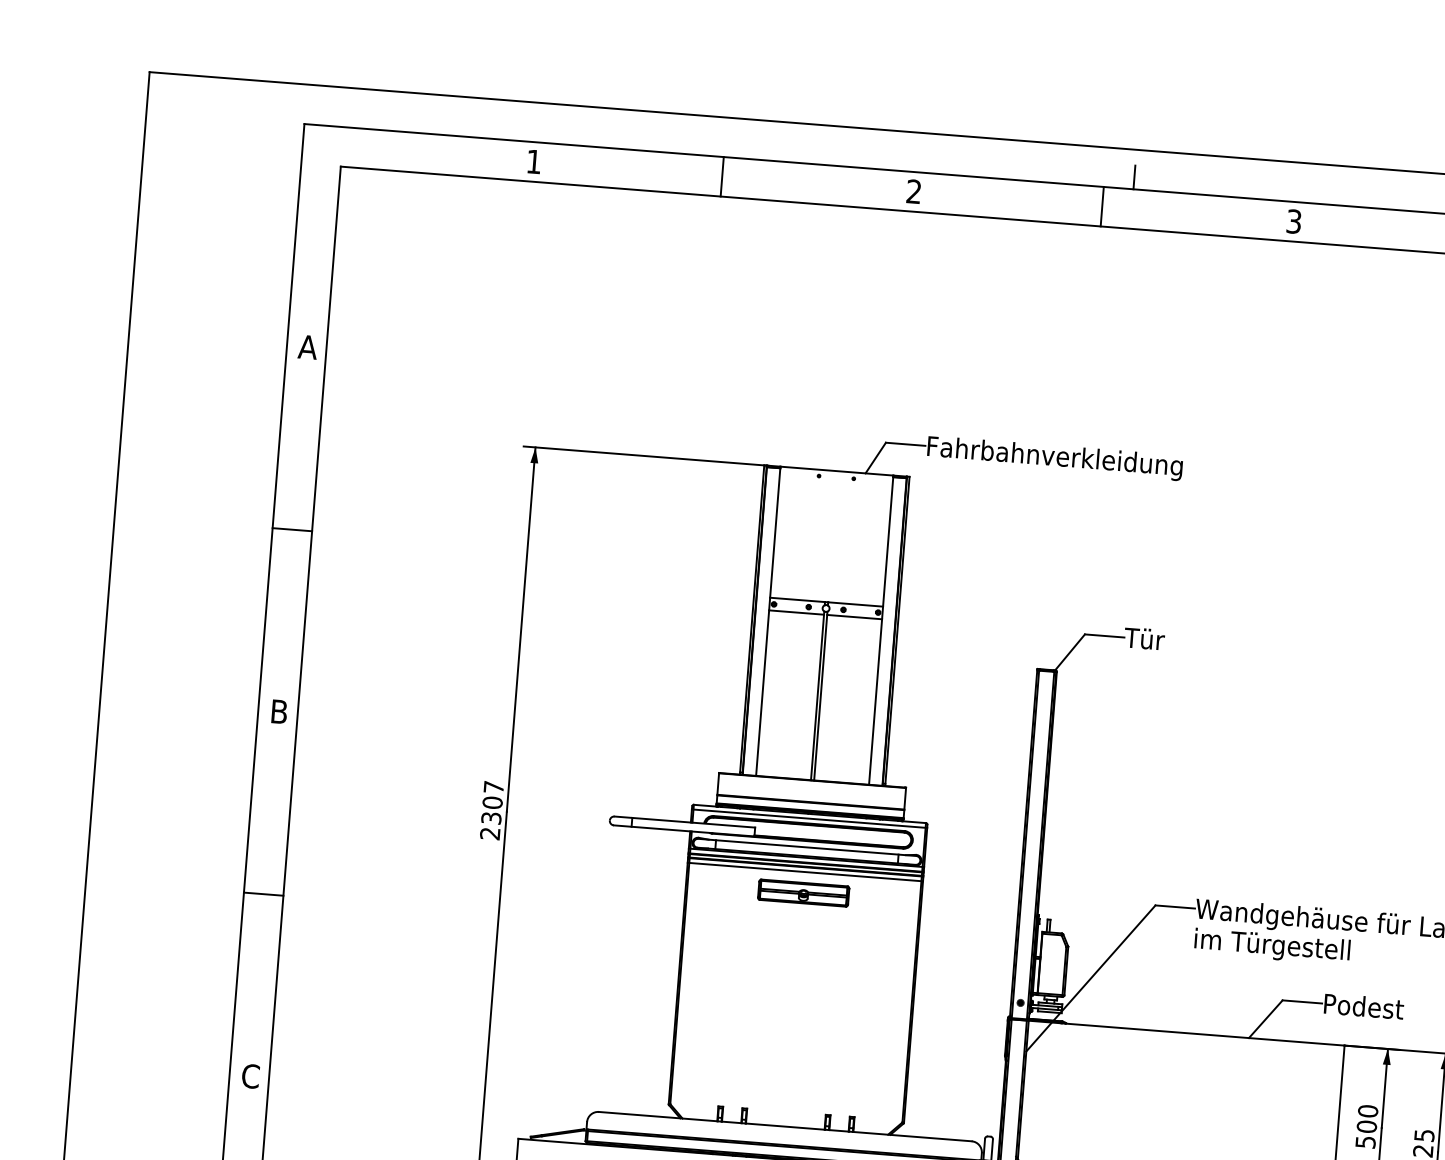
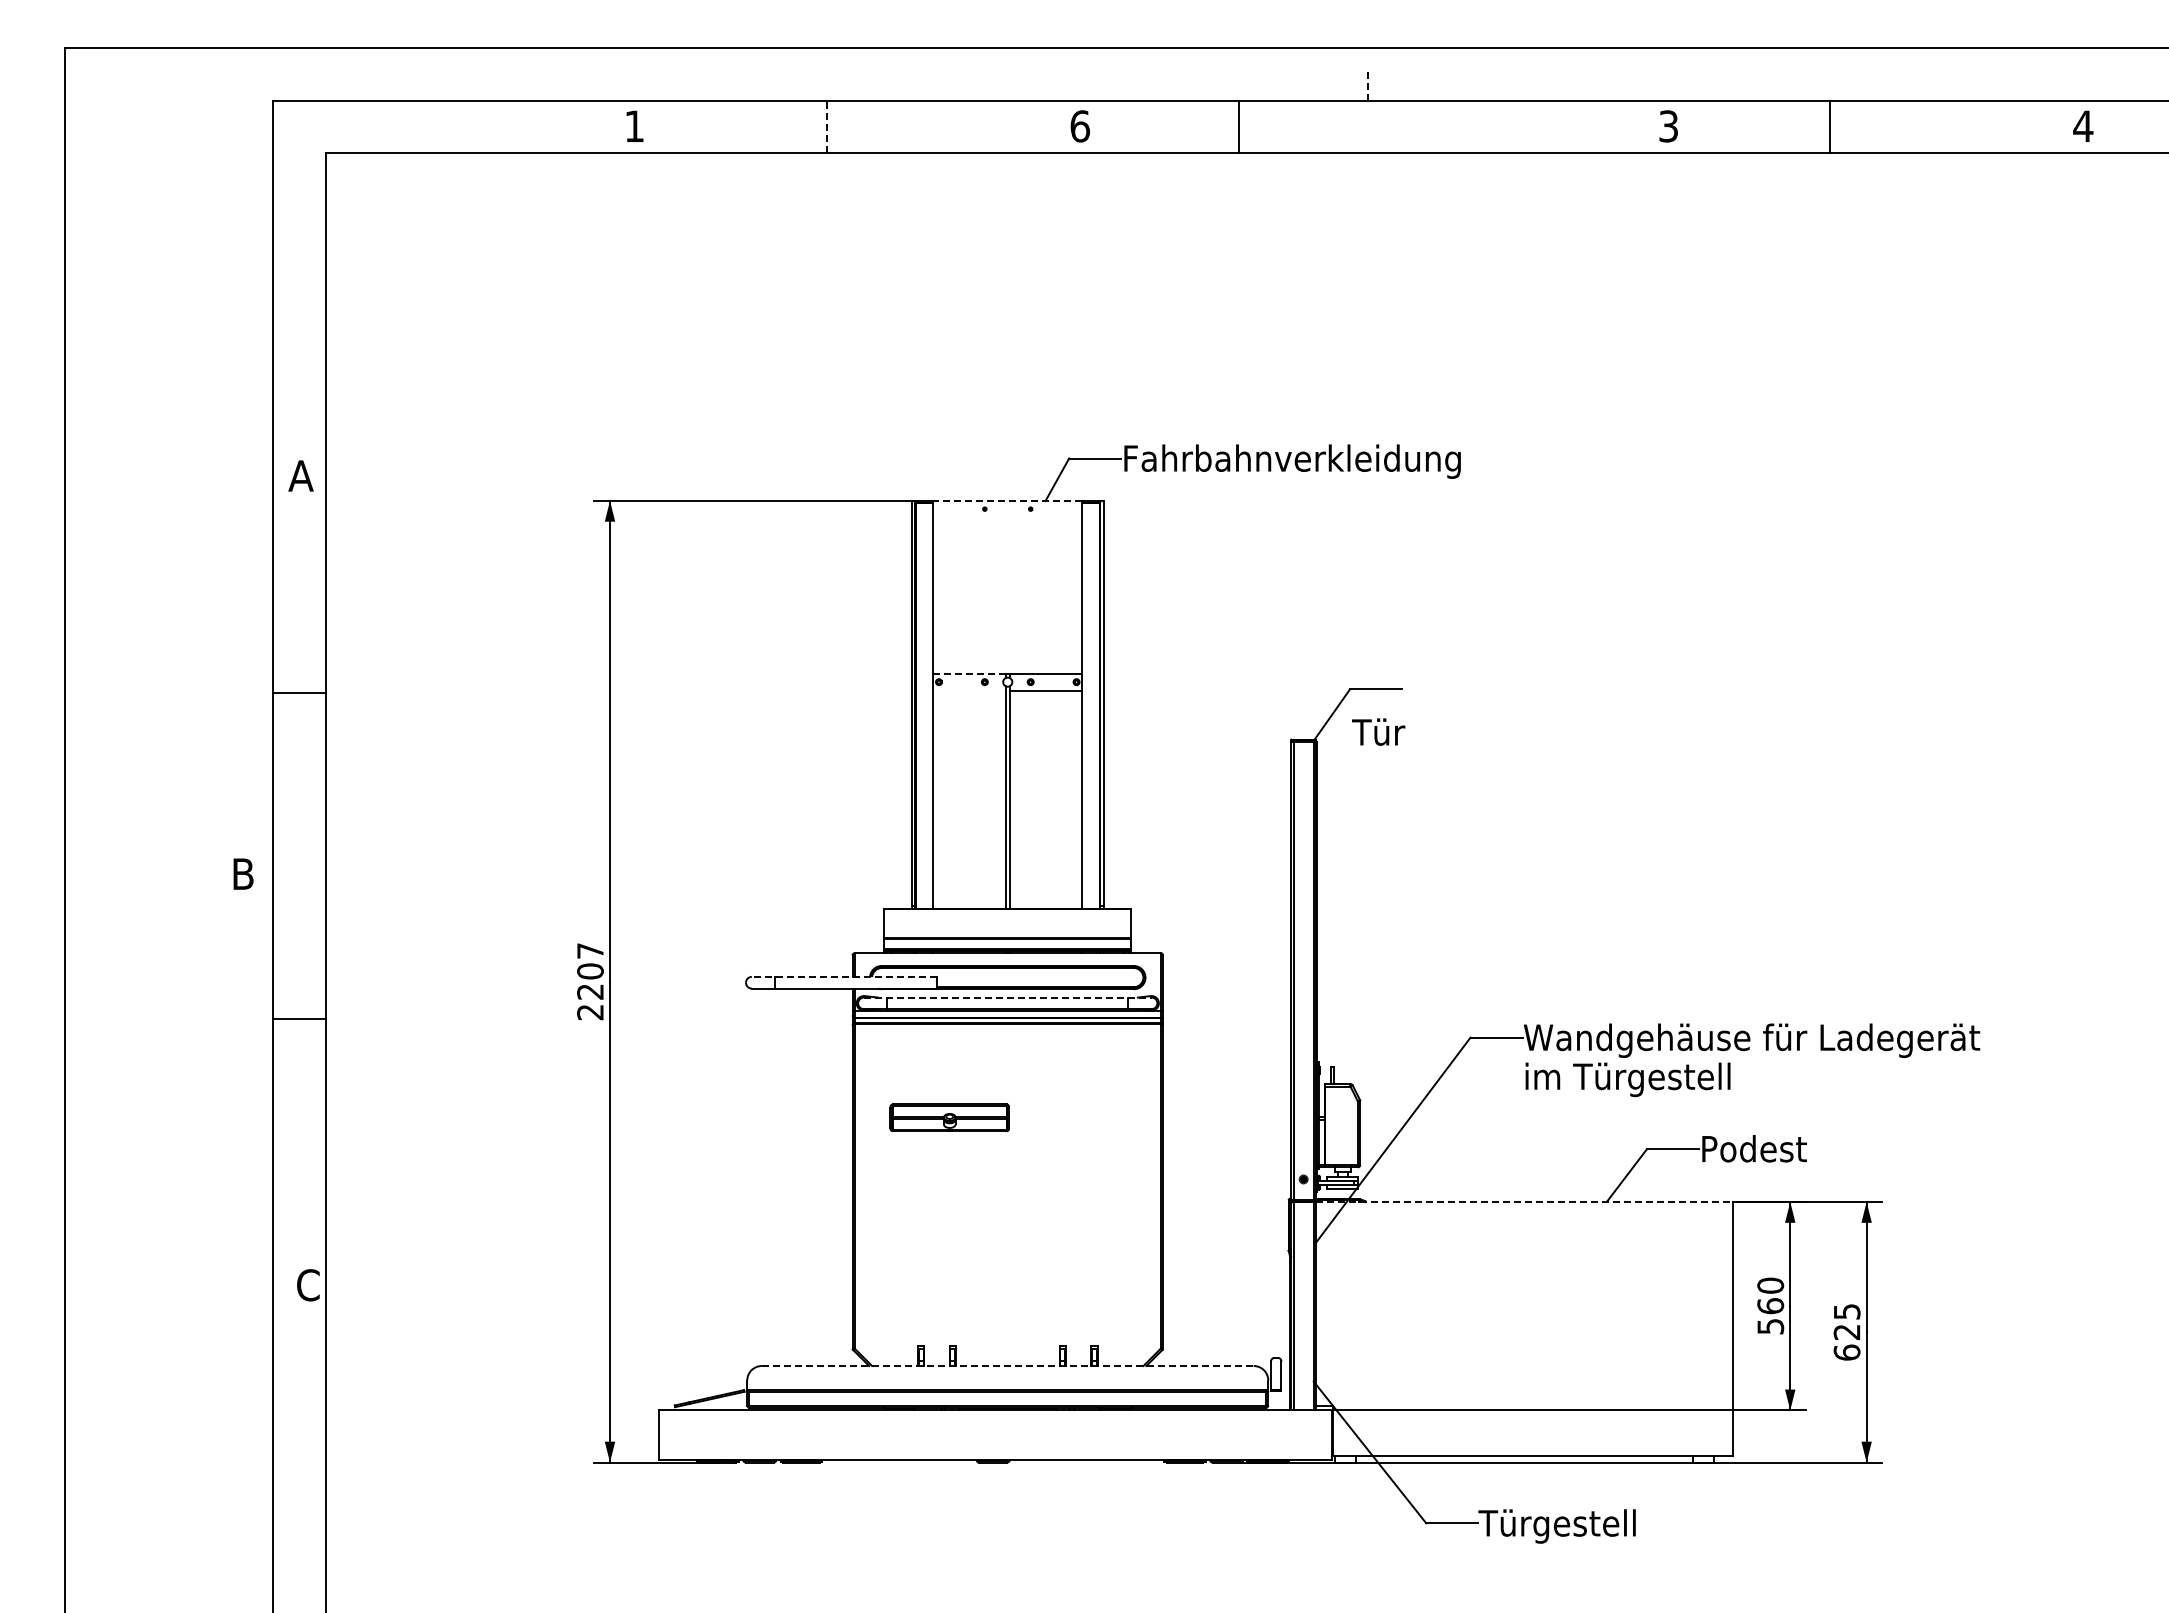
text: (534, 161) -> (634, 125), moved
line: (721, 176) -> (826, 126), solid -> dashed
line: (1134, 177) -> (1367, 84), solid -> dashed
text: (914, 191) -> (1080, 126), 2 -> 6
line: (1102, 206) -> (1238, 126), moved
text: (1293, 221) -> (1668, 126), moved
text: (307, 346) -> (300, 475), moved
line: (836, 470) -> (1007, 500), solid -> dashed
line: (292, 529) -> (299, 692), moved
line: (797, 599) -> (969, 673), solid -> dashed
line: (796, 612) -> (969, 690), removed
text: (1144, 638) -> (1378, 731), moved
text: (279, 711) -> (243, 873), moved
text: (491, 817) -> (590, 991), 2307 -> 2207
line: (809, 818) -> (1007, 959), removed
line: (684, 821) -> (844, 976), solid -> dashed
line: (807, 847) -> (1007, 997), solid -> dashed
line: (805, 872) -> (1007, 1030), removed
part: (803, 892) -> (949, 1117), moved
line: (263, 893) -> (299, 1018), moved
line: (1187, 1032) -> (1525, 1201), solid -> dashed
text: (250, 1076) -> (308, 1285), moved
line: (785, 1126) -> (1007, 1366), solid -> dashed
text: (1366, 1127) -> (1770, 1306), 500 -> 560

